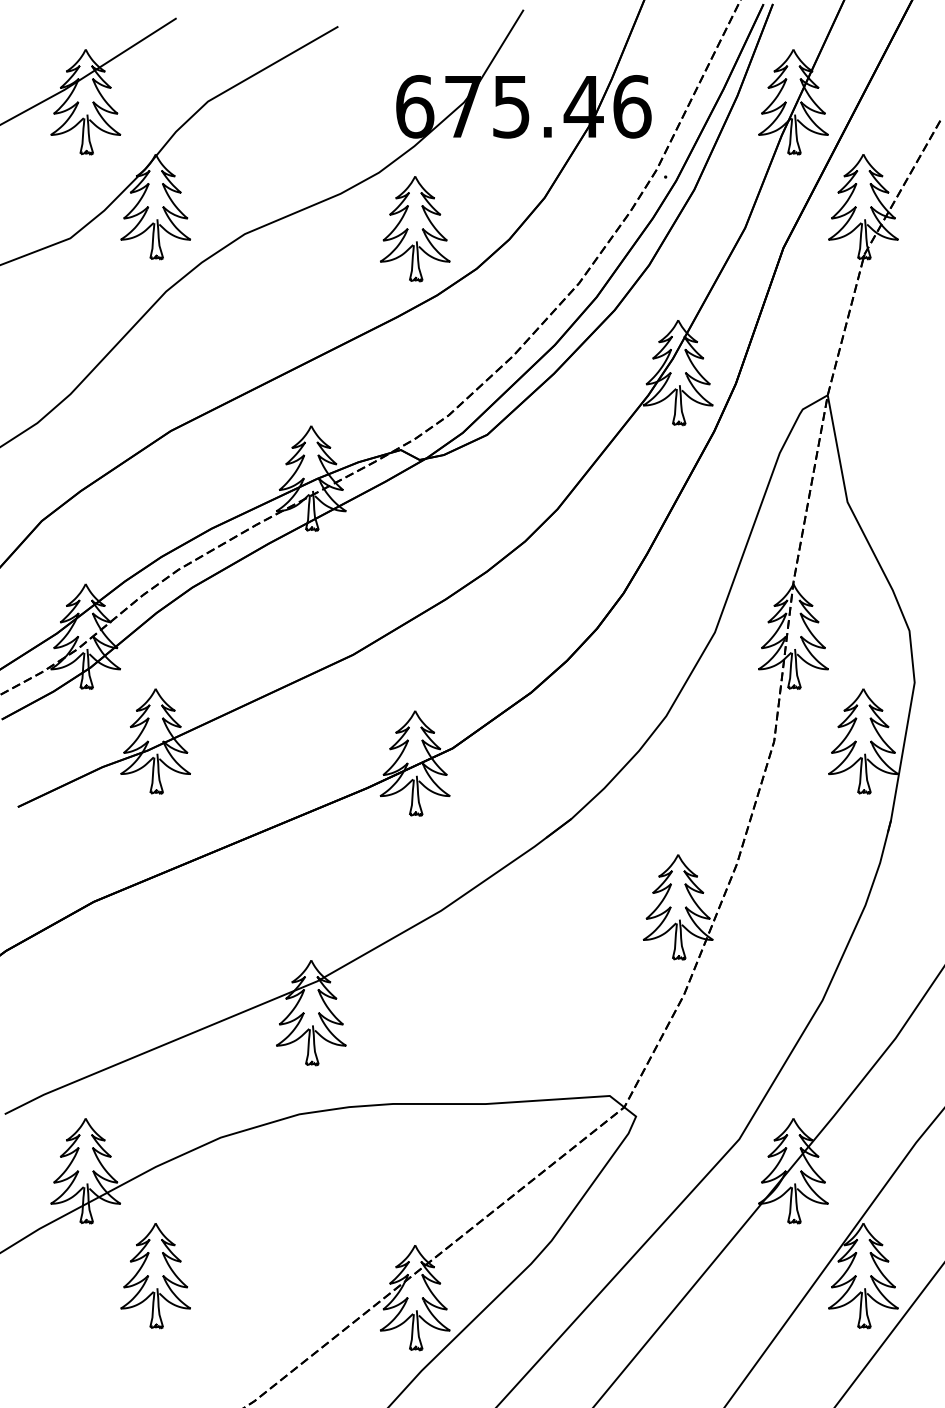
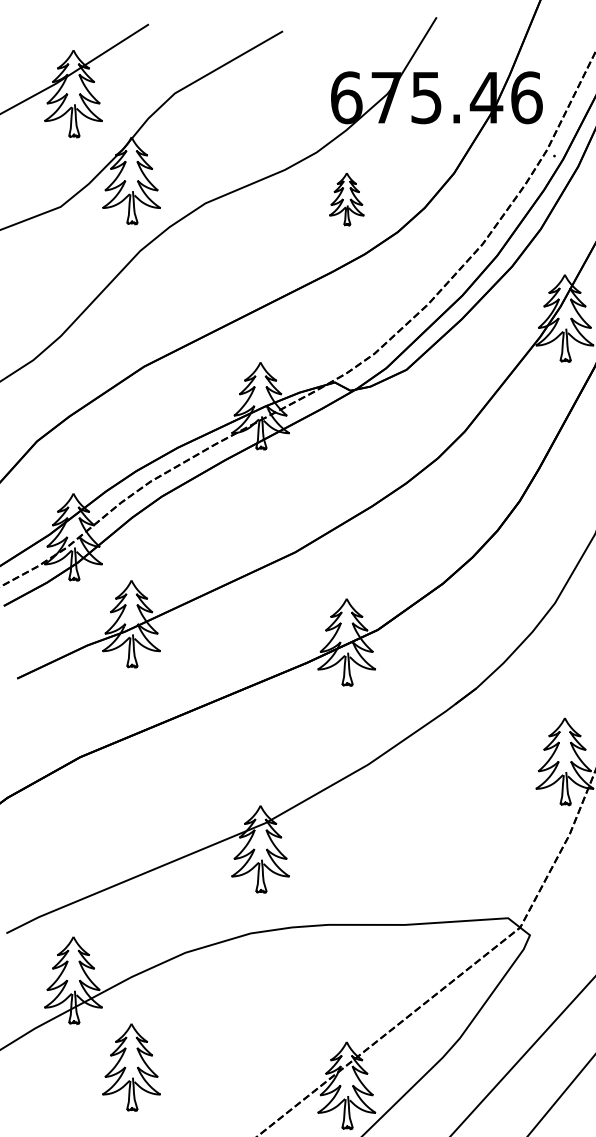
part: (415, 229) -> (347, 199), size x0.6

